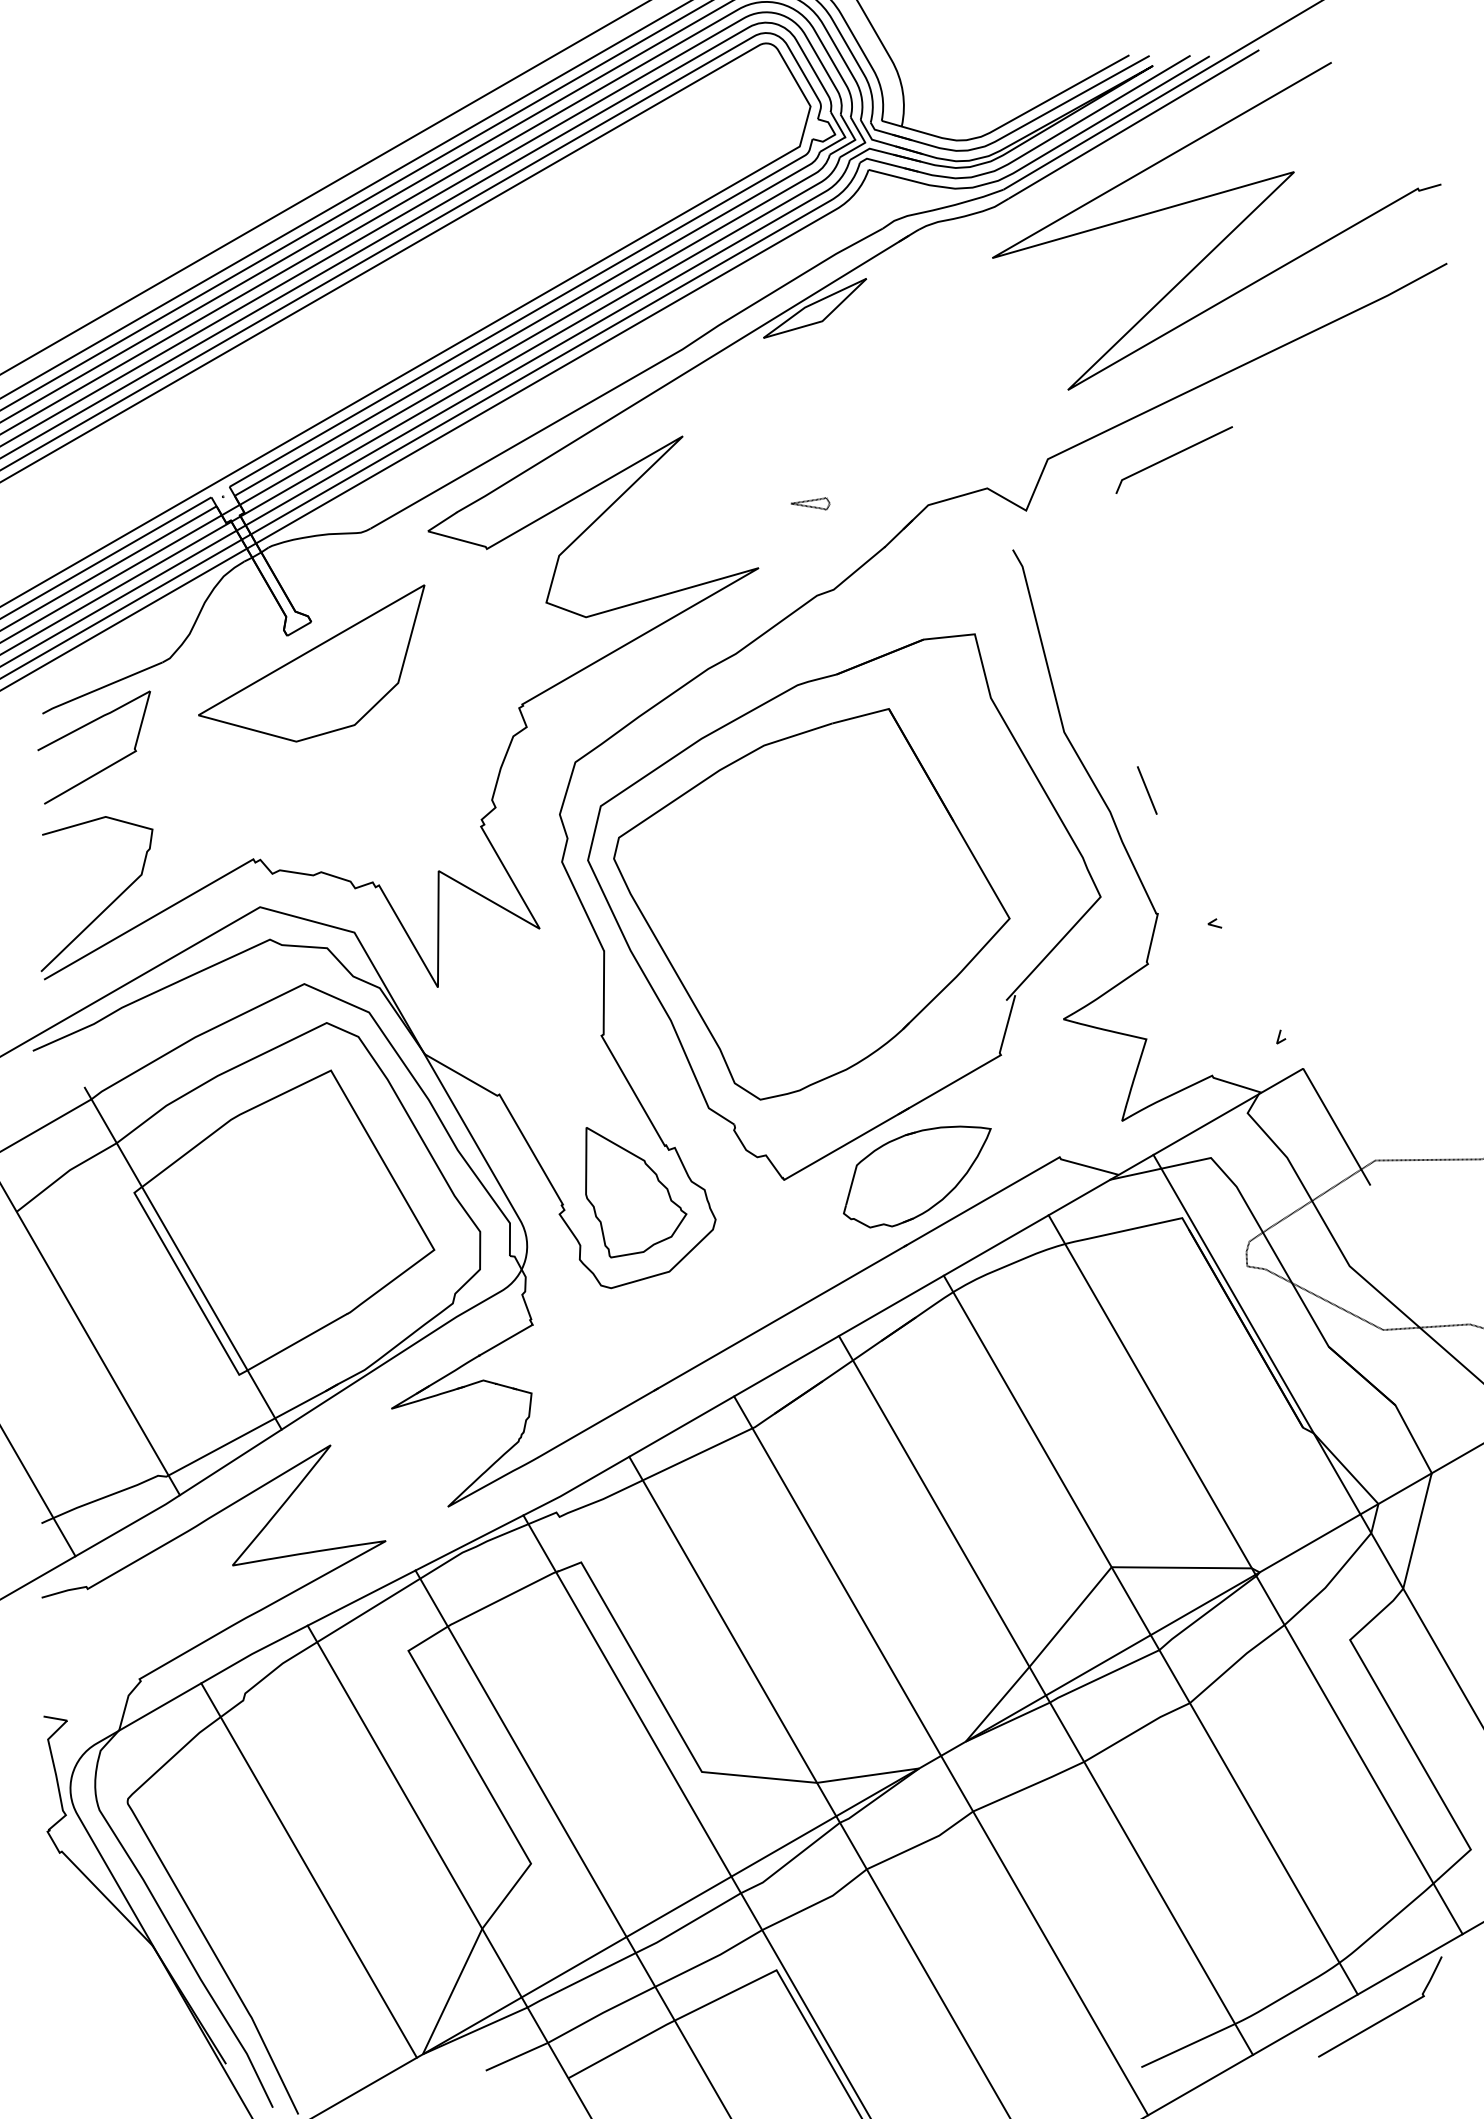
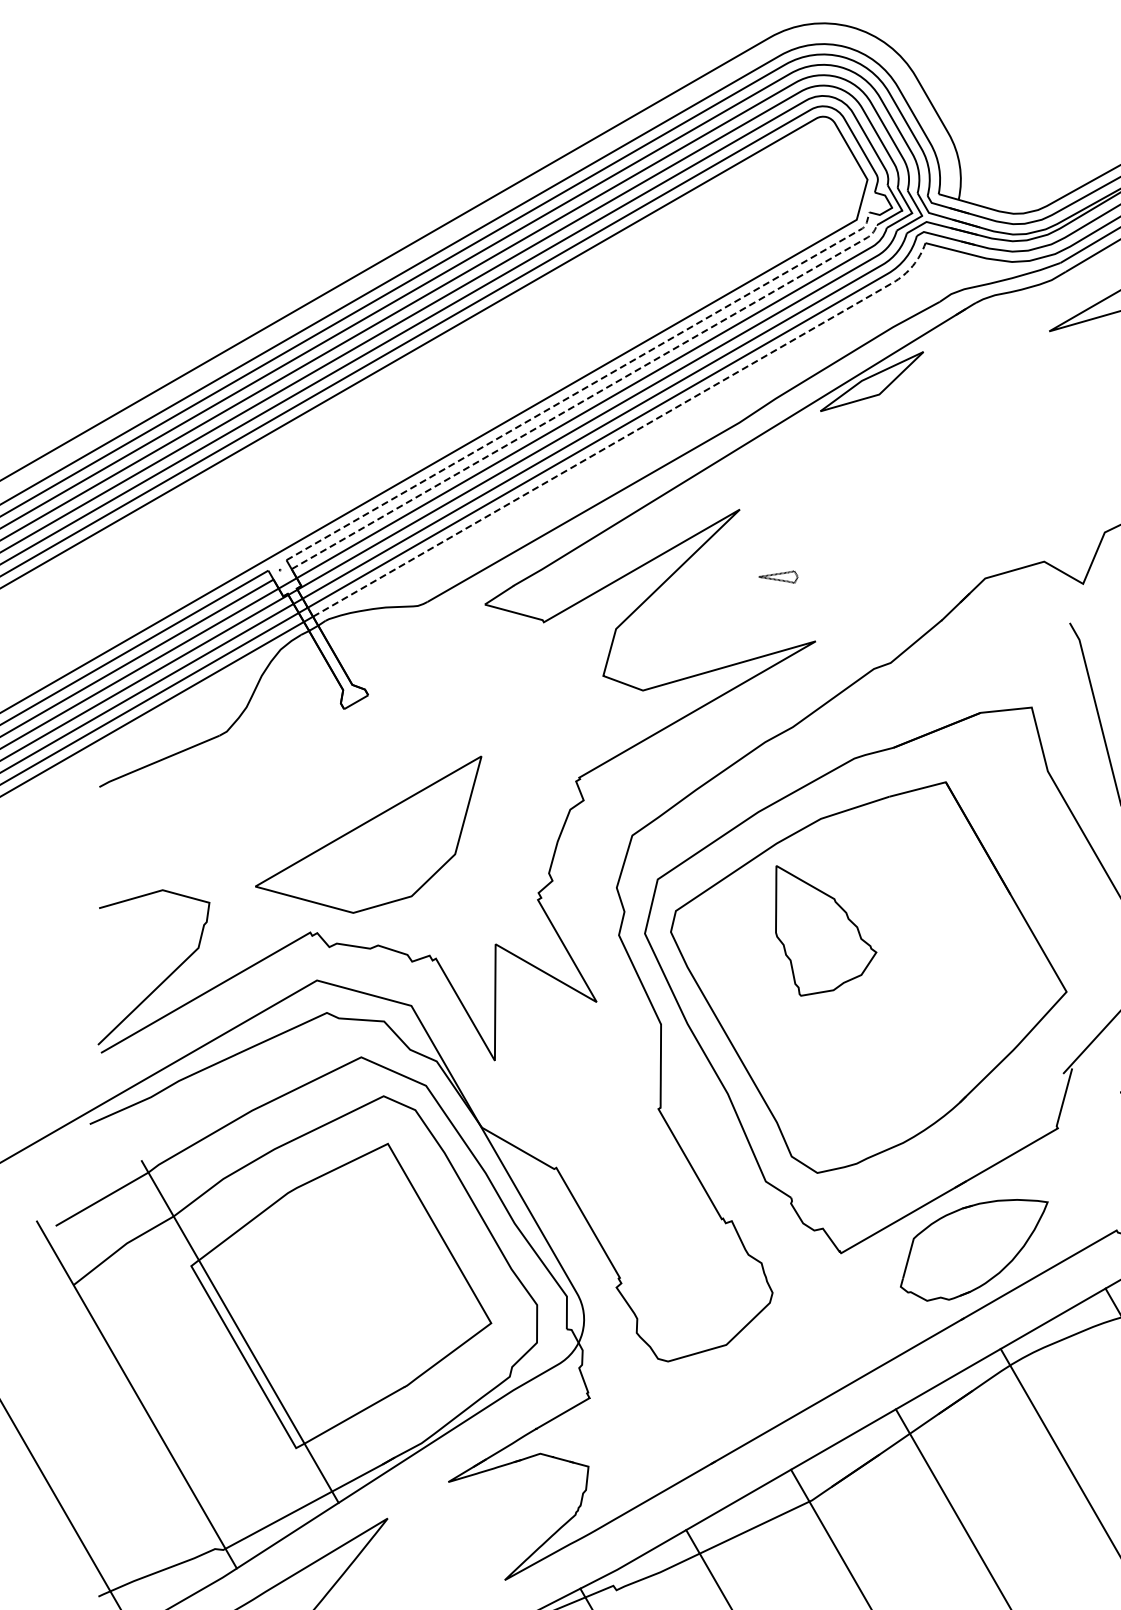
line: (529, 314) -> (586, 387), solid -> dashed
line: (533, 323) -> (590, 396), solid -> dashed
line: (572, 361) -> (629, 434), solid -> dashed
part: (810, 503) -> (778, 576), moved
part: (311, 663) -> (368, 834), moved
part: (83, 727) -> (140, 800), removed
part: (636, 1192) -> (826, 930), moved

